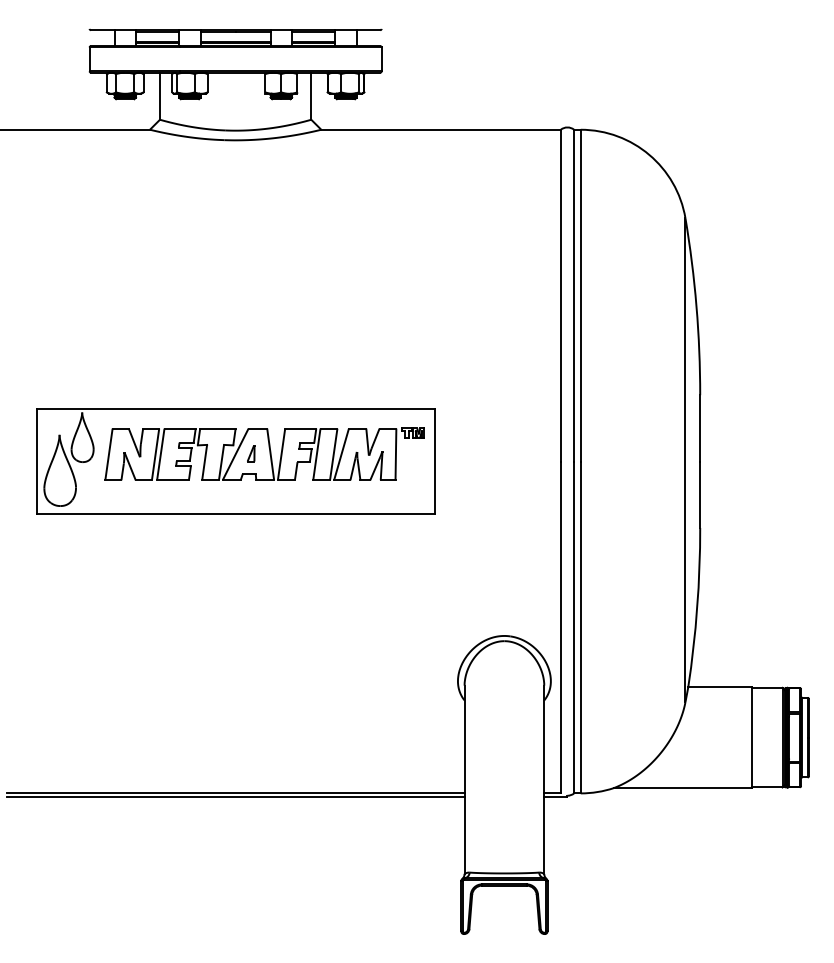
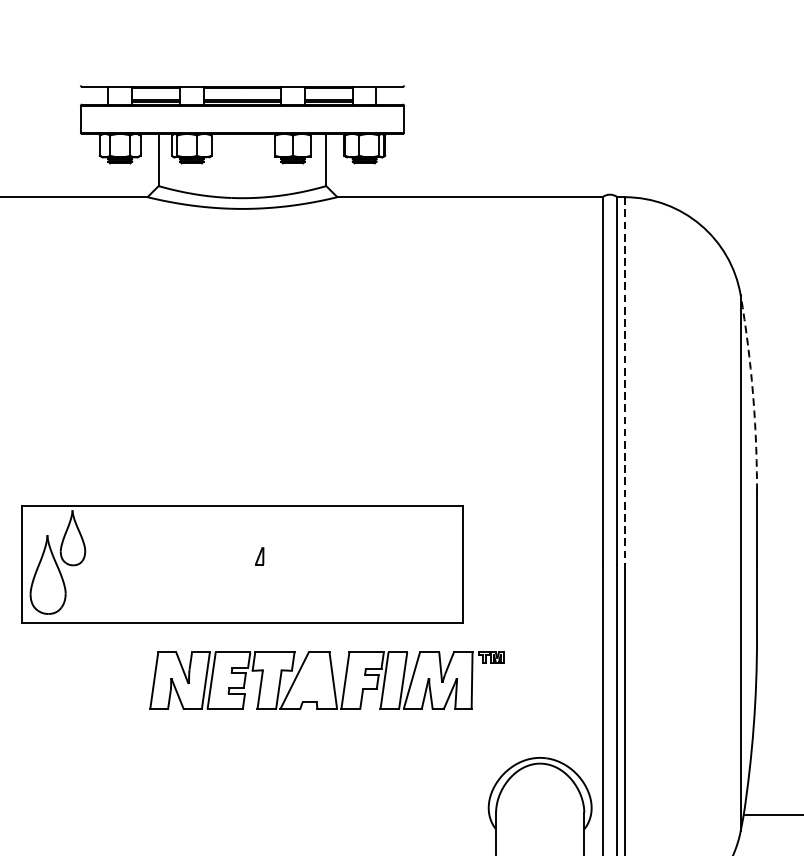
line: (580, 295) -> (624, 380), solid -> dashed
arc: (696, 306) -> (752, 392), solid -> dashed
part: (264, 453) -> (326, 679), moved

